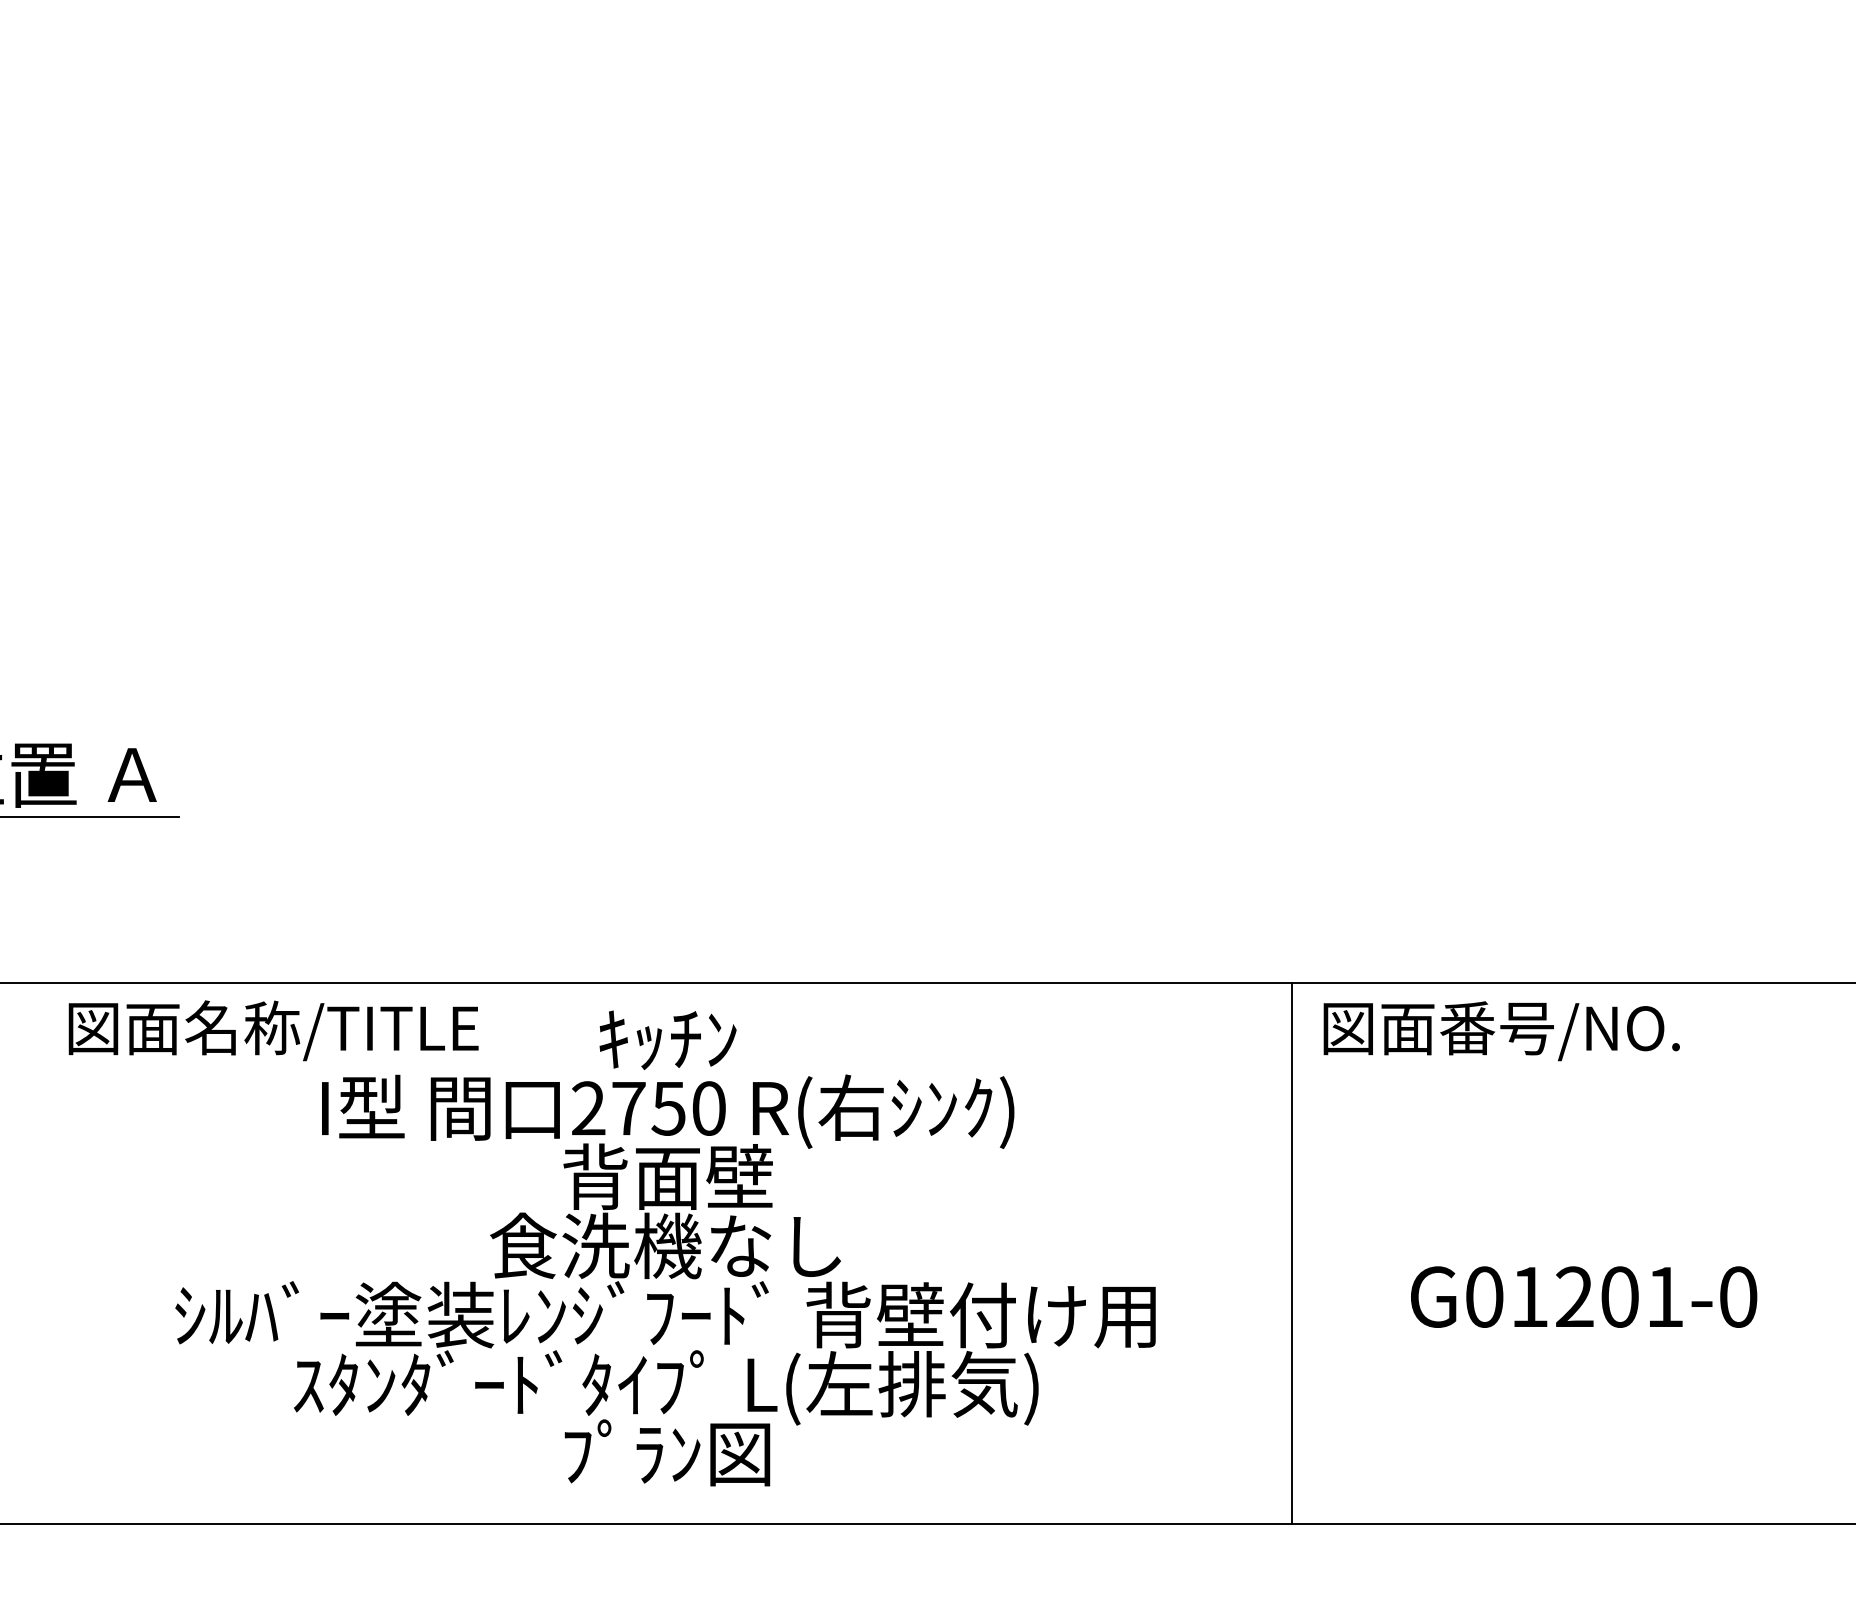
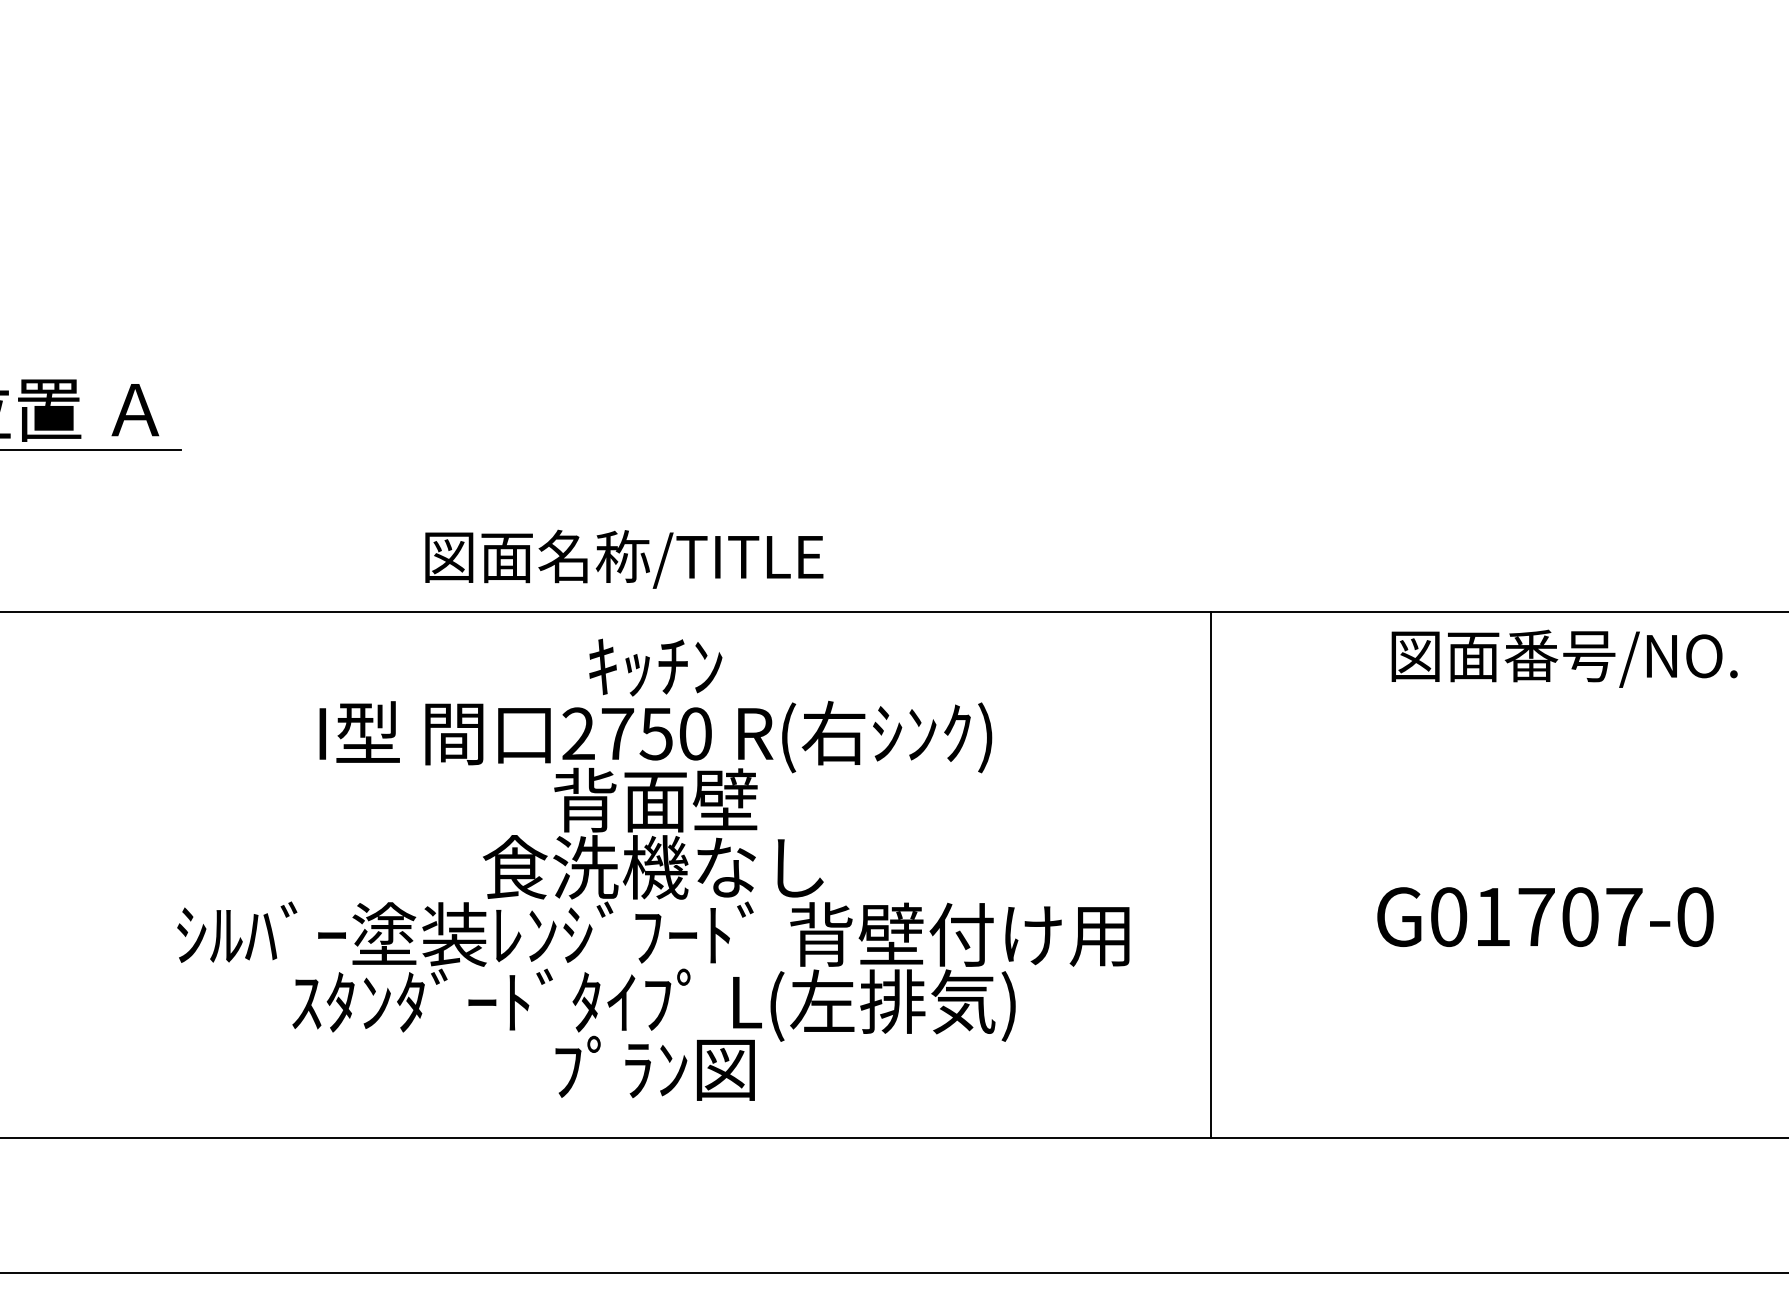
text: (273, 1030) -> (624, 559), moved
text: (1501, 1031) -> (1564, 659), moved
line: (1292, 1253) -> (1210, 874), moved
text: (1620, 1296) -> (1580, 916), G01201-0 -> G01707-0

